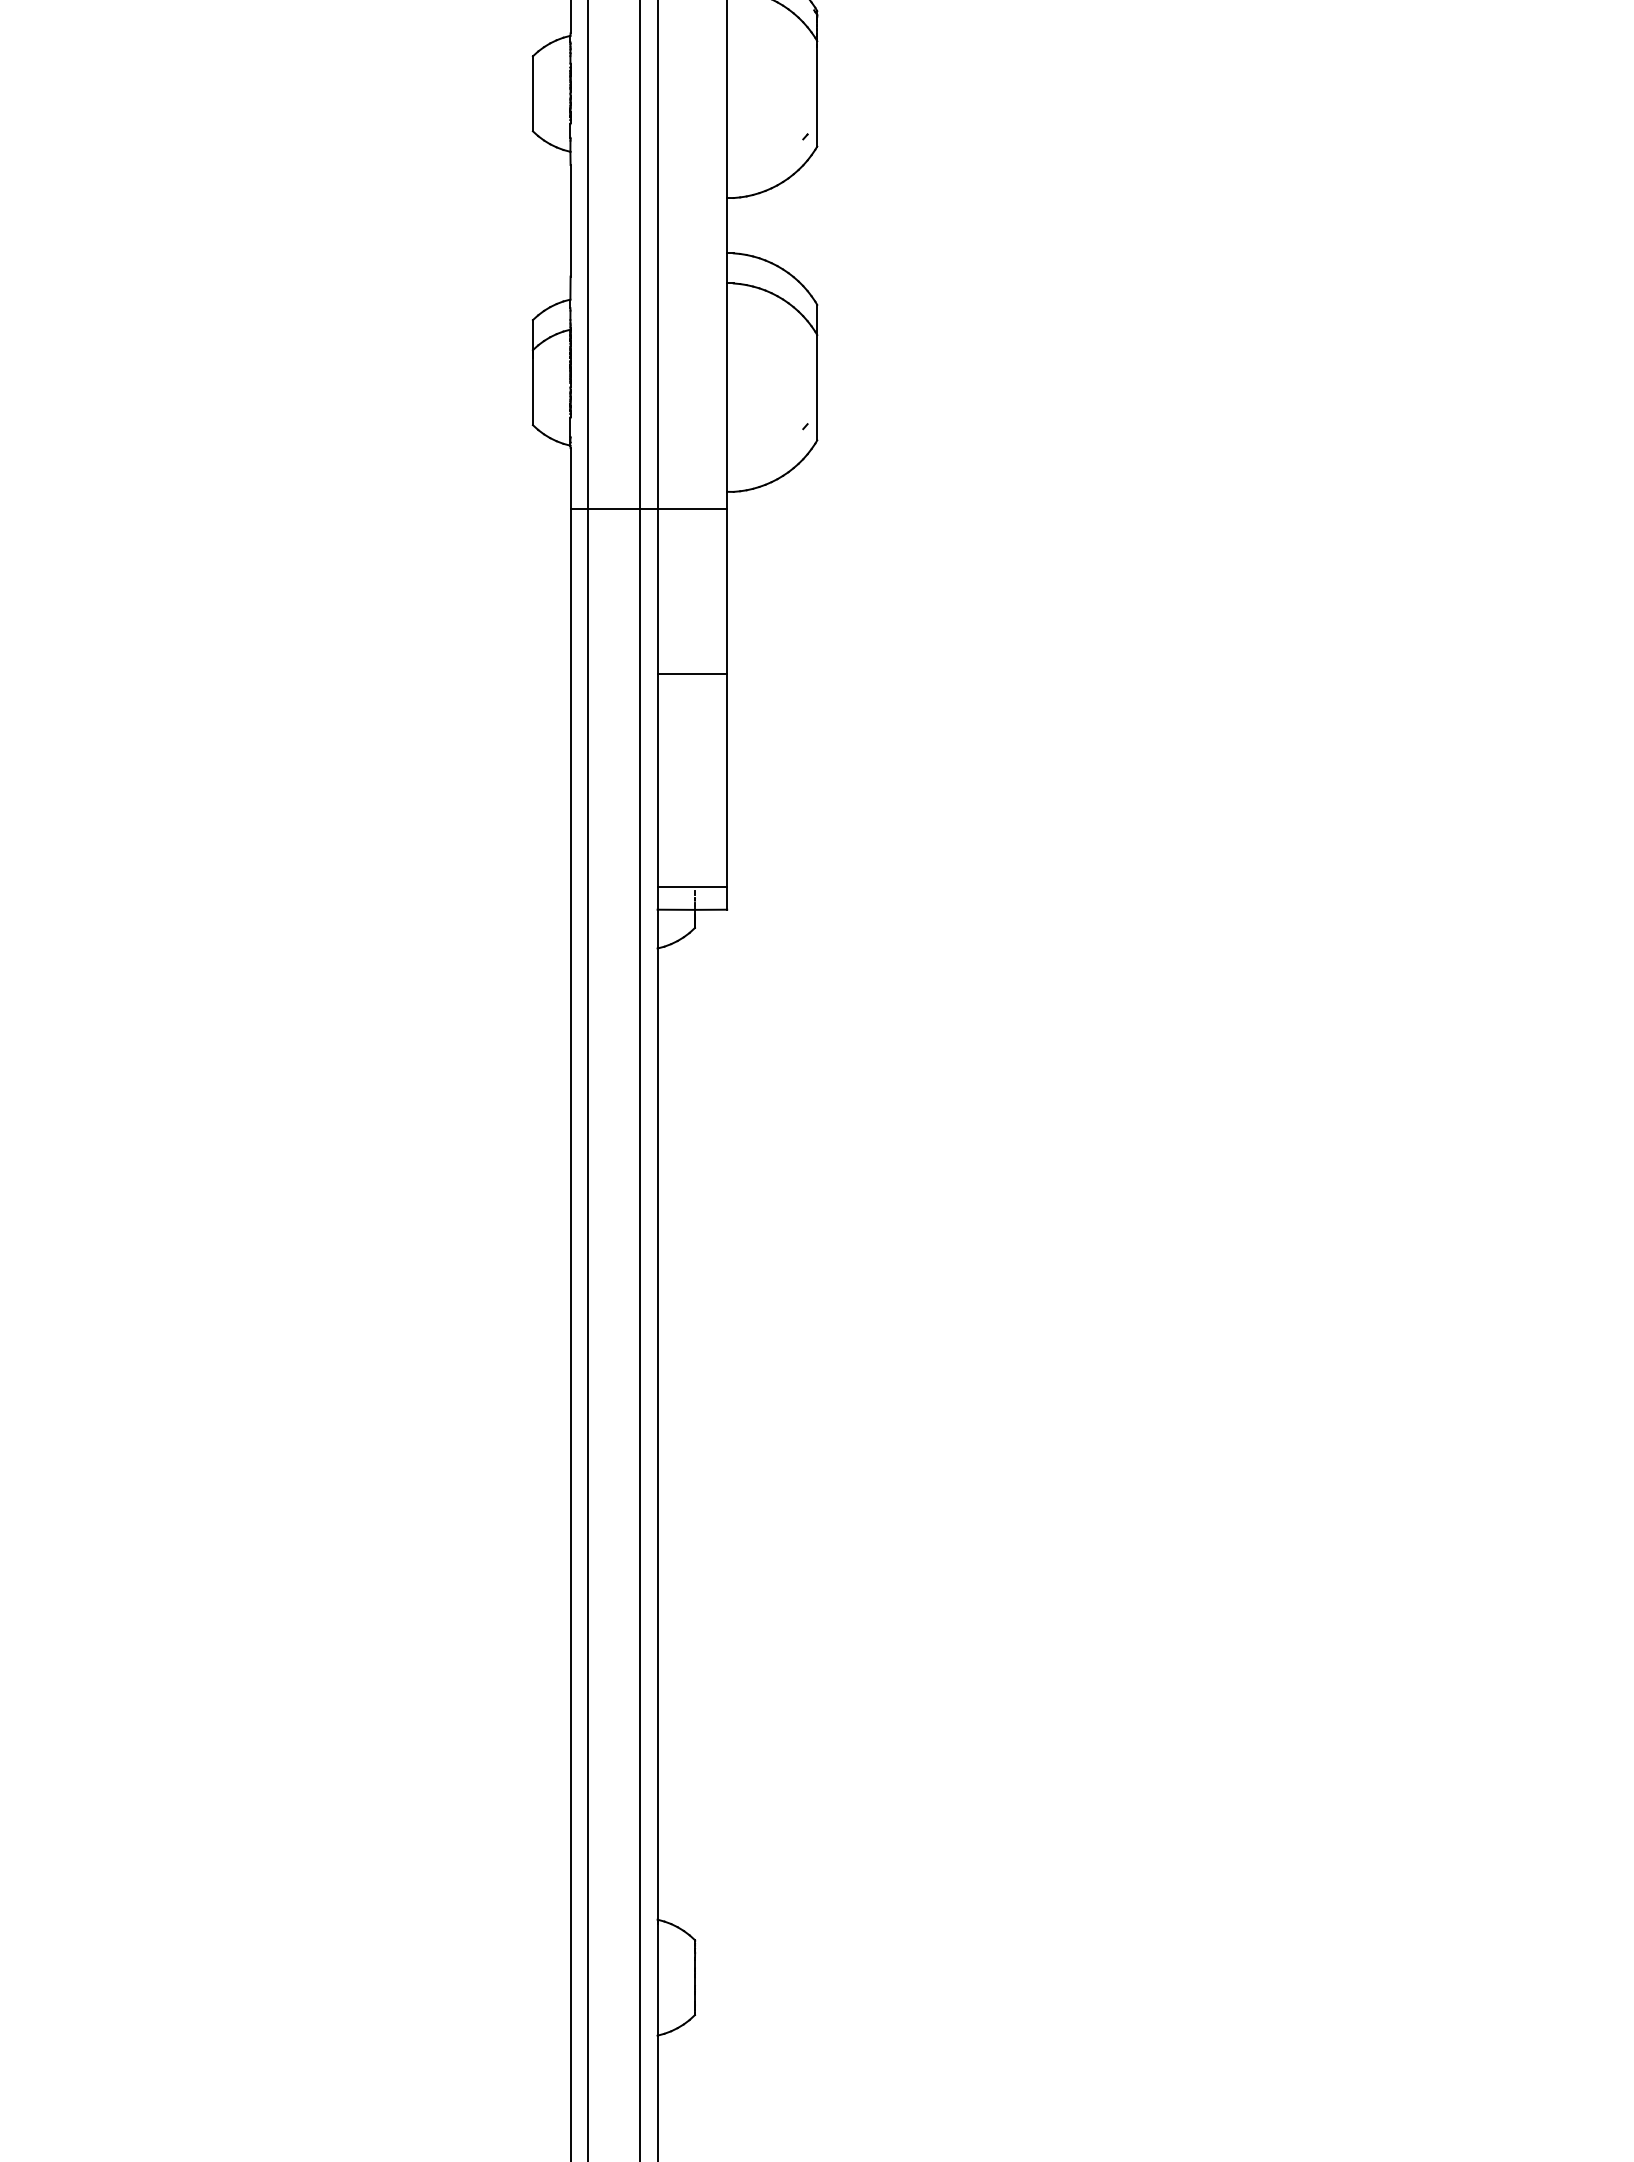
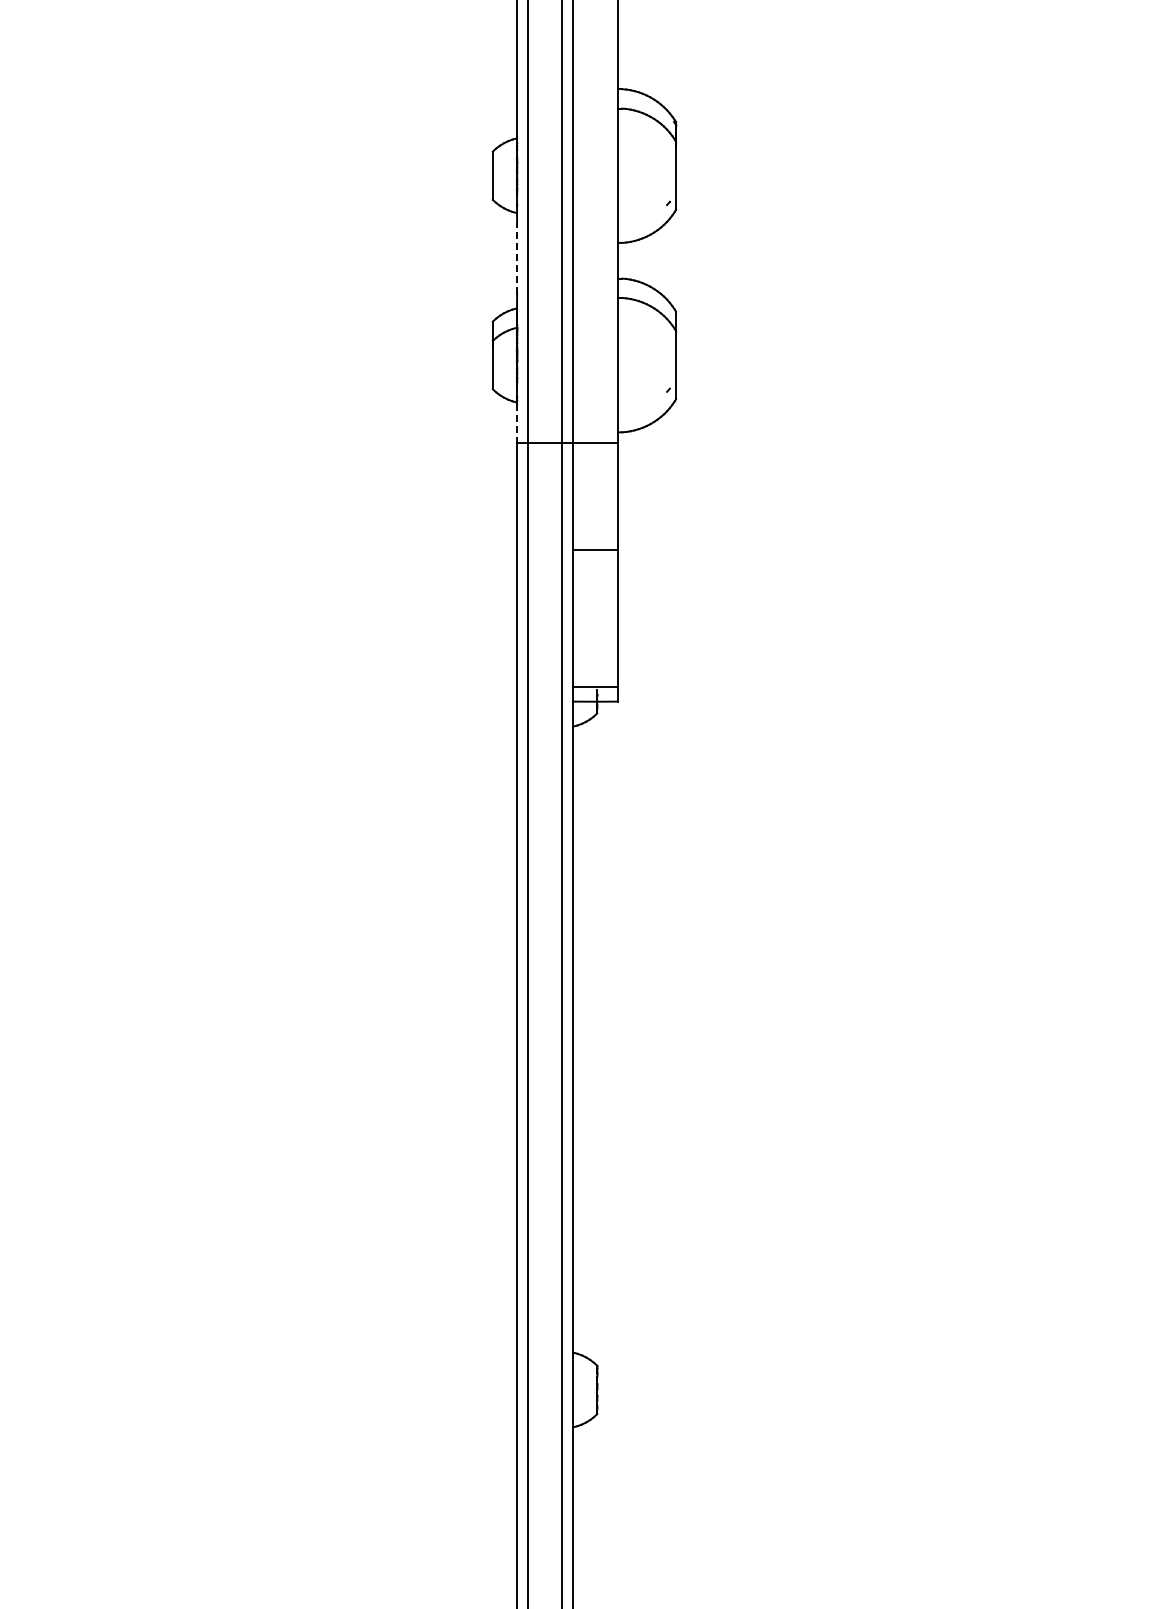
line: (571, 220) -> (517, 257), solid -> dashed
line: (571, 478) -> (517, 423), solid -> dashed

